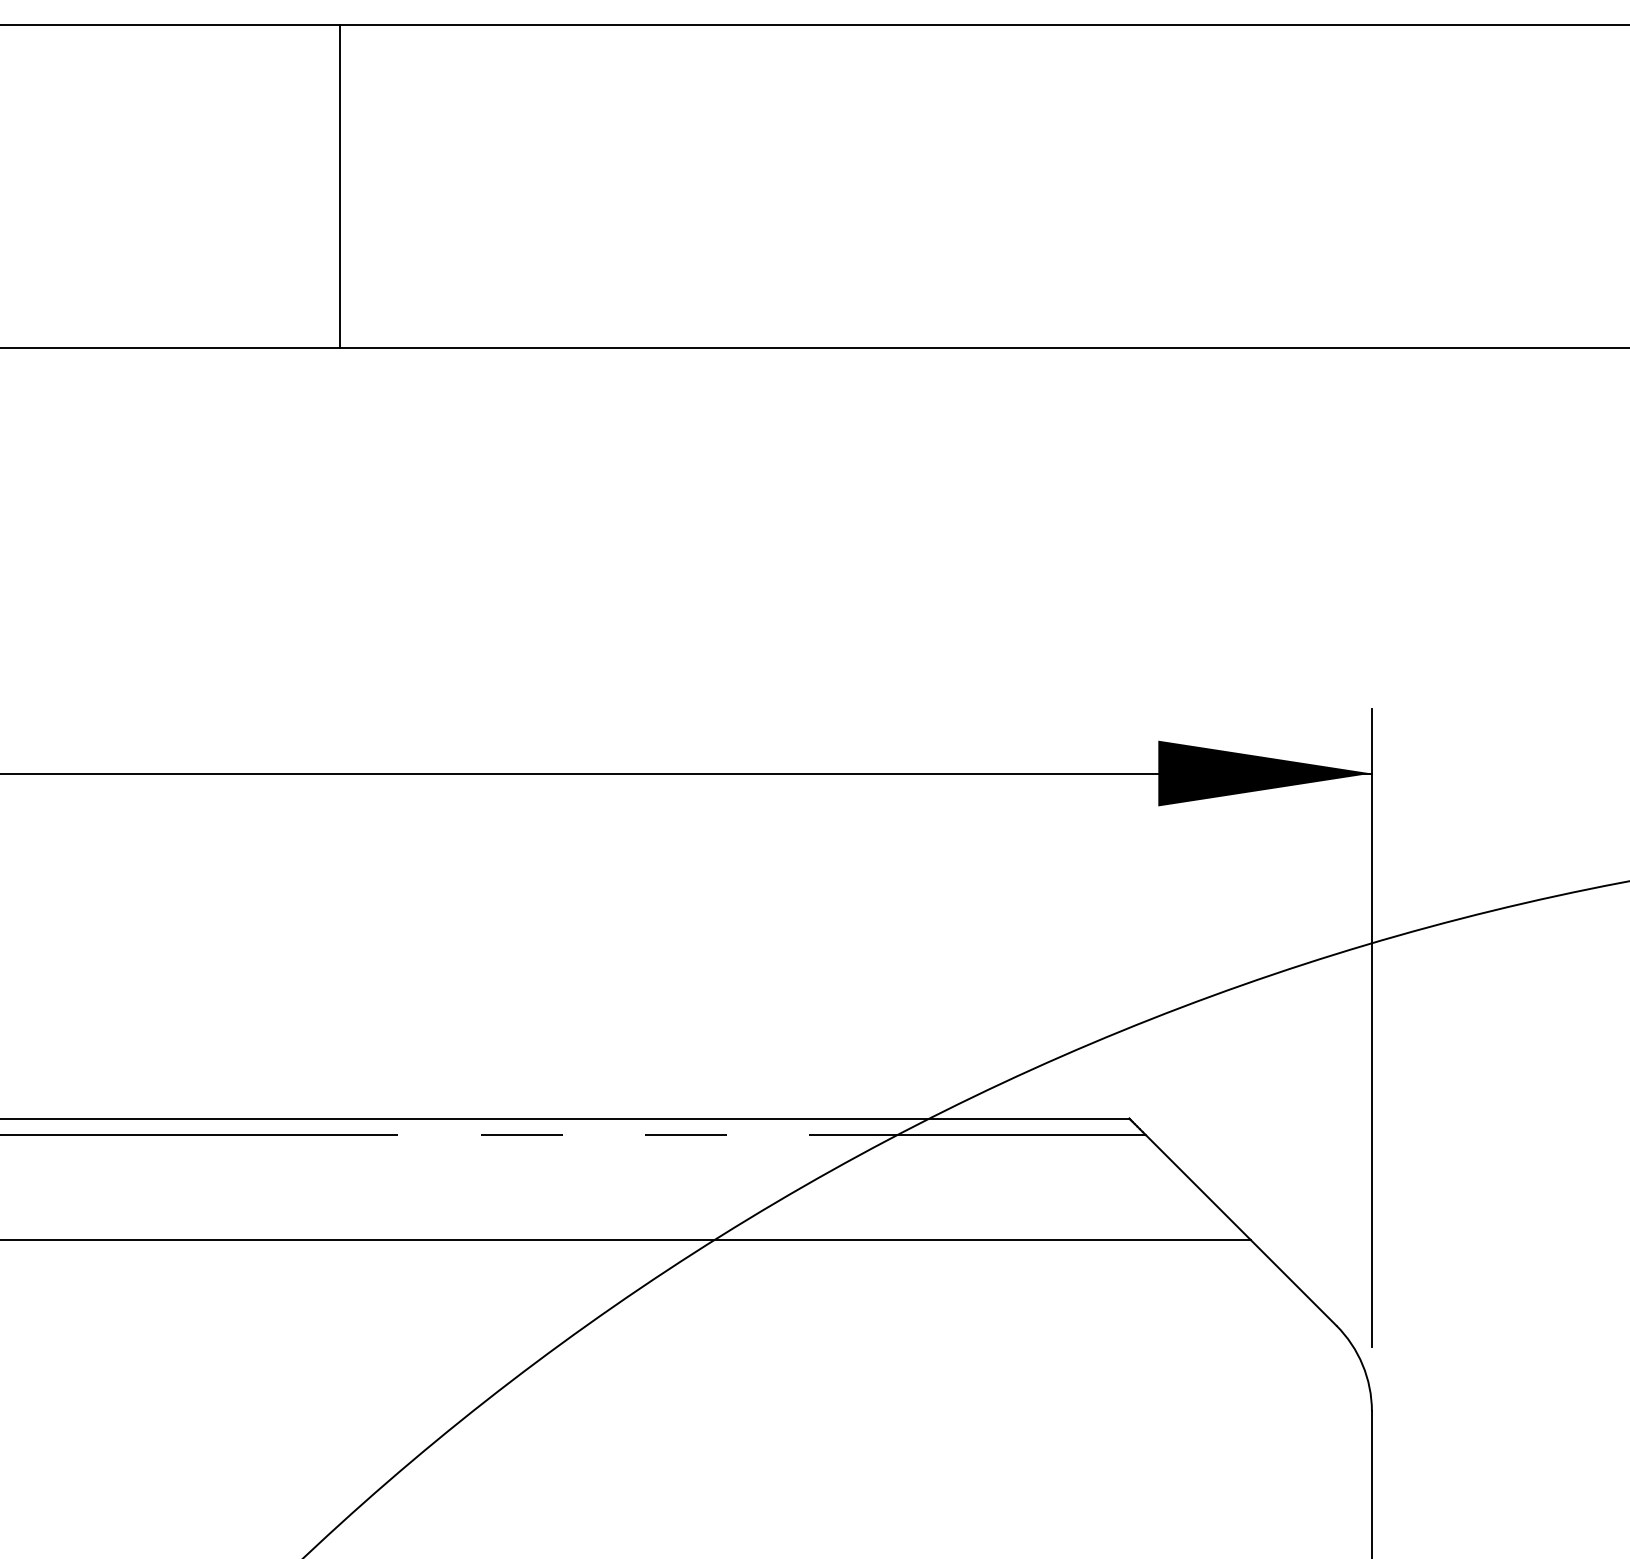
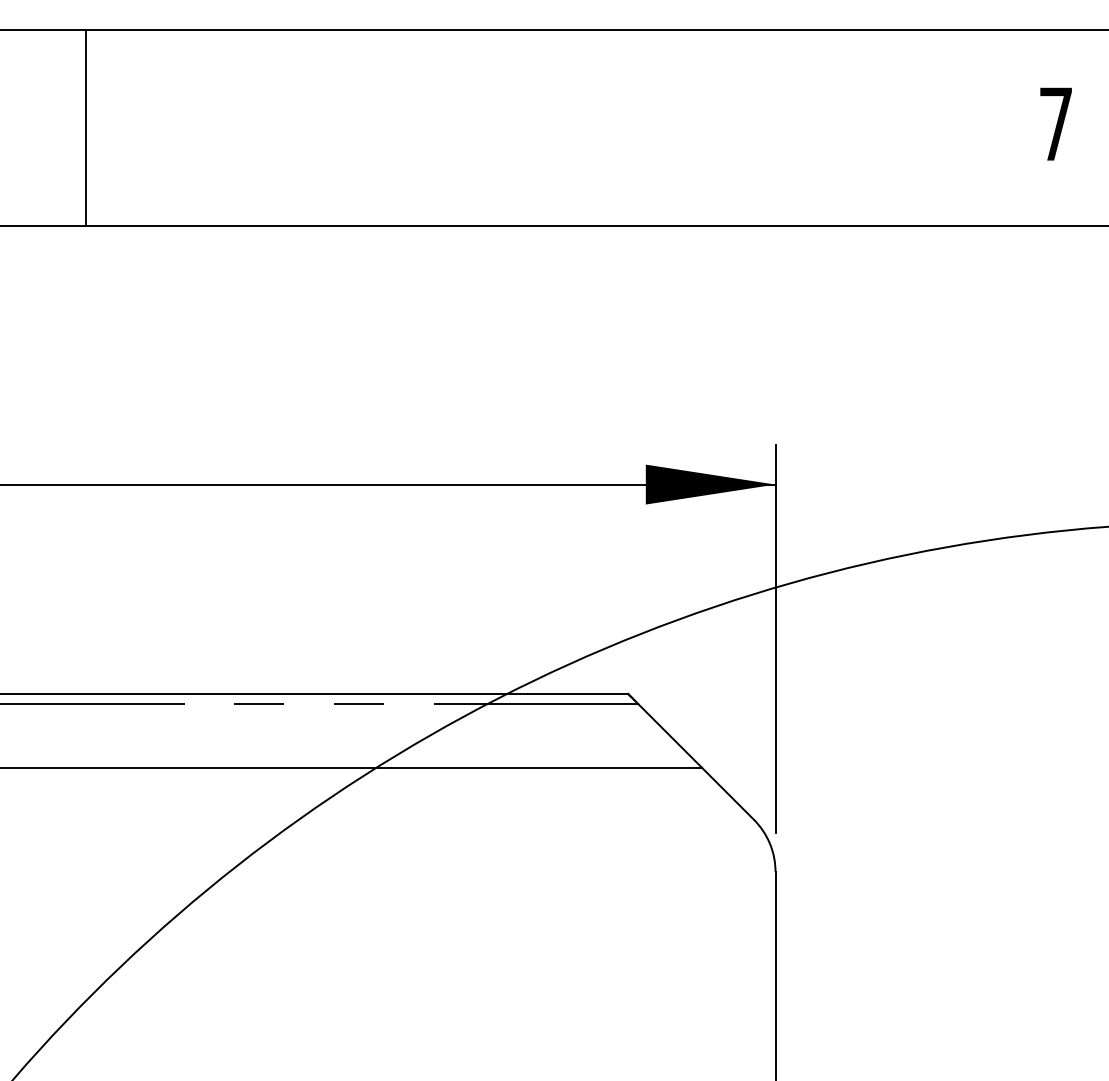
line: (339, 186) -> (85, 128), moved

